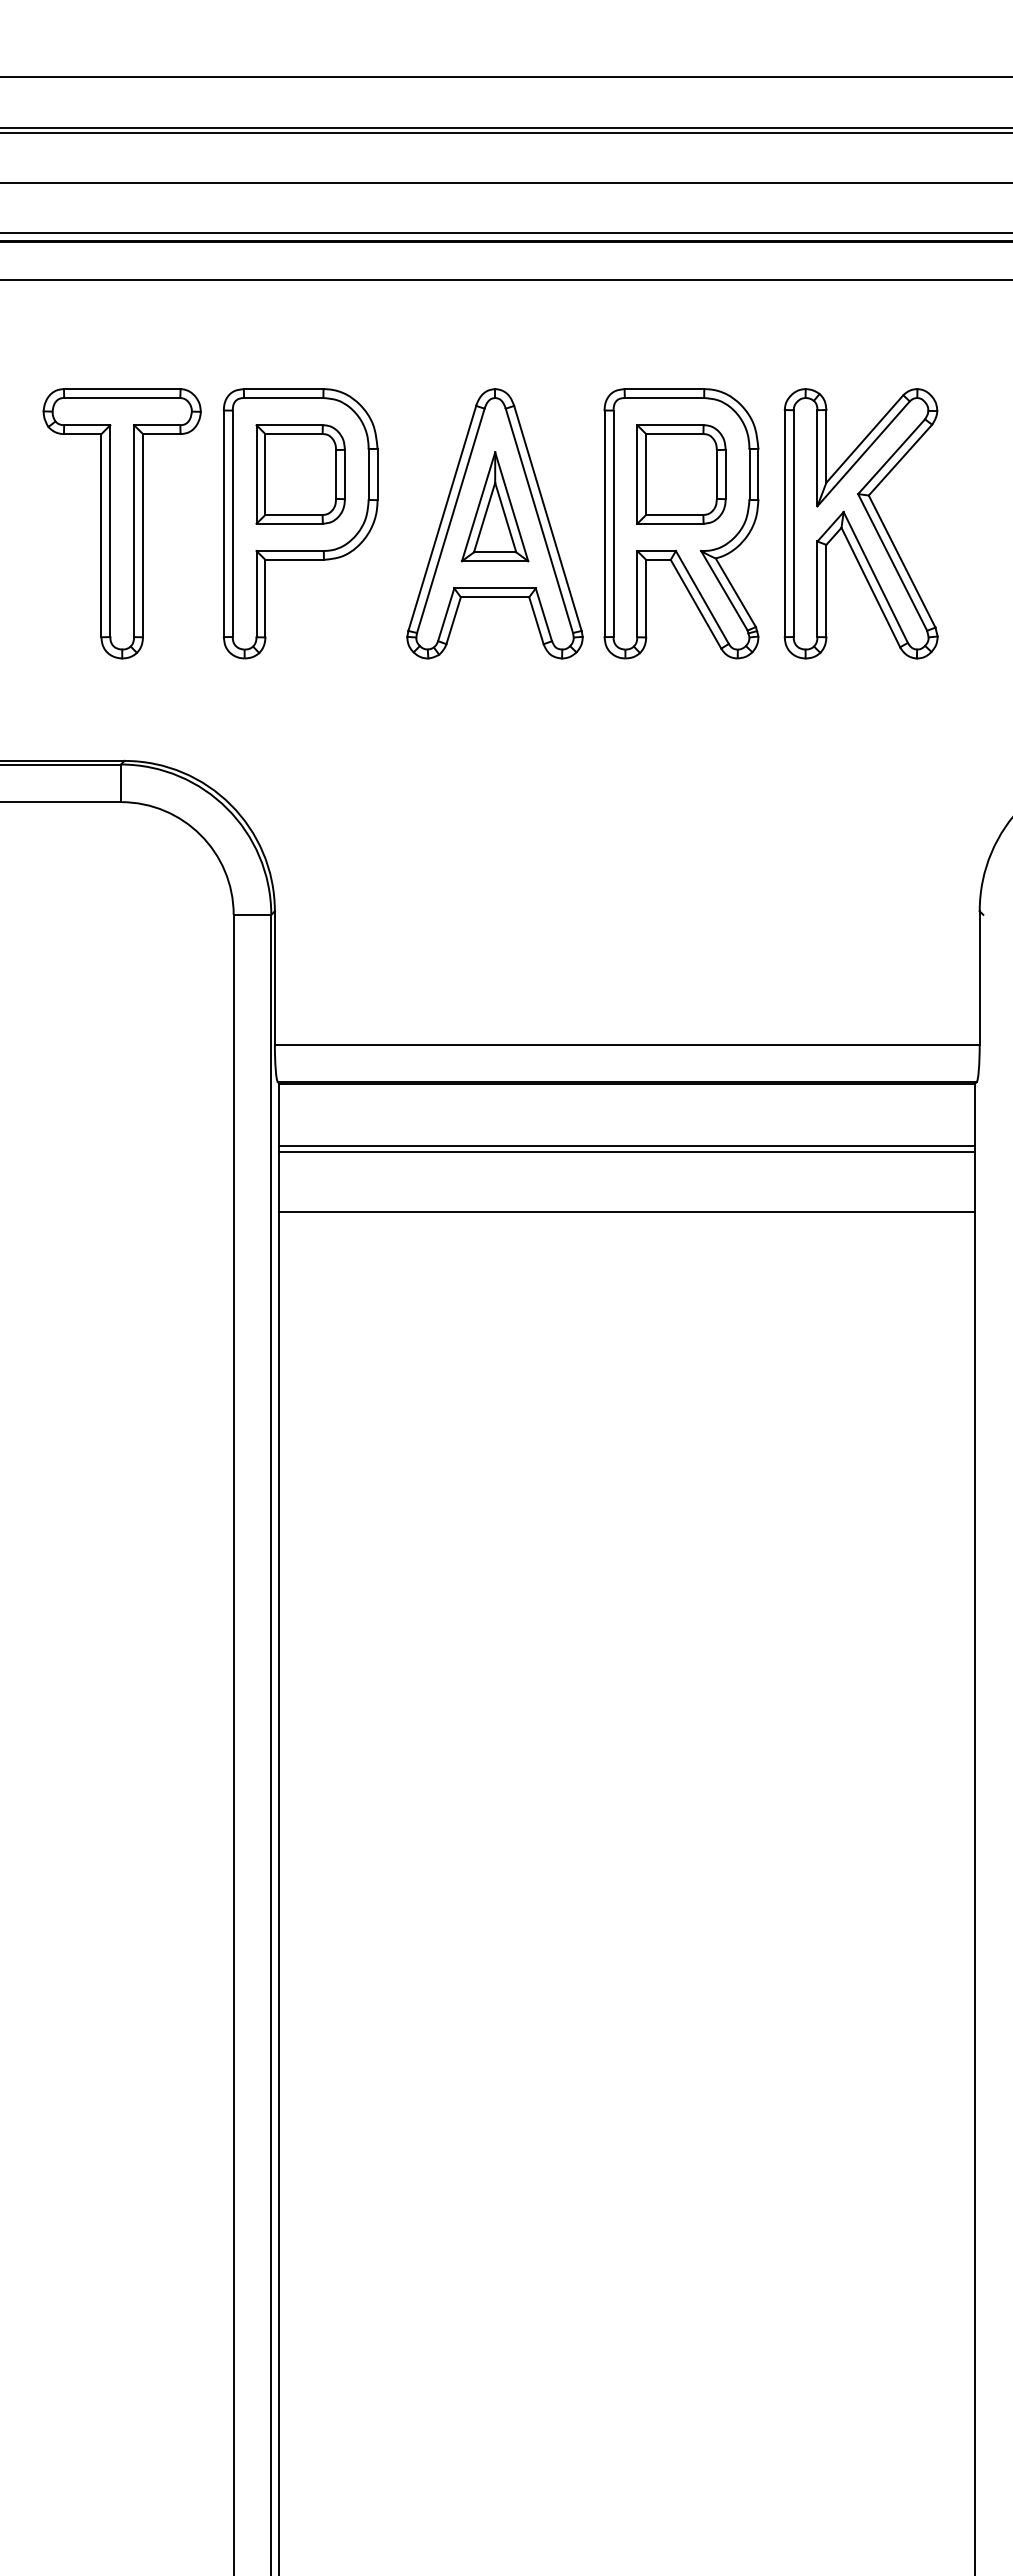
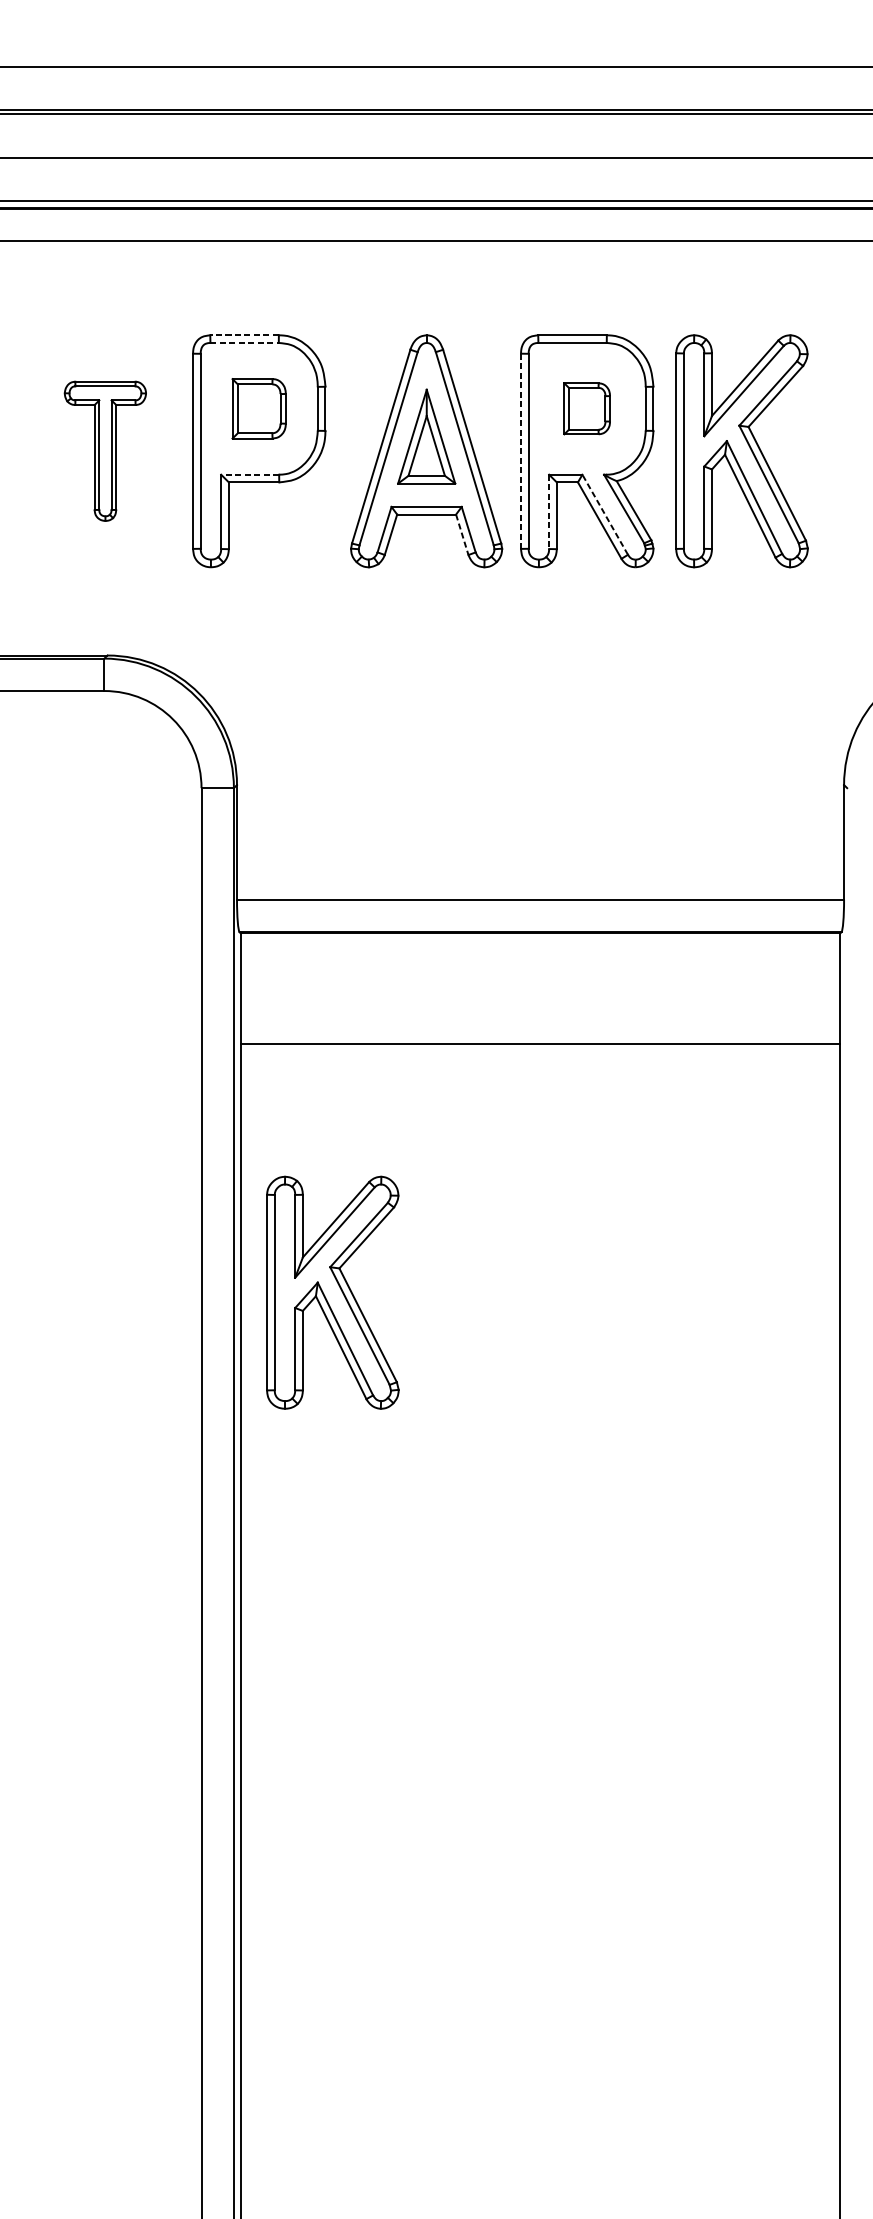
line: (283, 389) -> (244, 335), solid -> dashed
line: (283, 398) -> (244, 343), solid -> dashed
part: (300, 474) -> (259, 408), size x0.7
part: (681, 474) -> (587, 408), size x0.6
part: (121, 523) -> (104, 451), size x0.6
line: (604, 524) -> (520, 451), solid -> dashed
line: (290, 551) -> (250, 475), solid -> dashed
line: (637, 594) -> (549, 512), solid -> dashed
line: (702, 597) -> (605, 514), solid -> dashed
line: (536, 620) -> (462, 534), solid -> dashed
line: (627, 1146) -> (540, 987), removed
line: (627, 1151) -> (540, 991), removed
part: (385, 1500) -> (332, 1292), added

